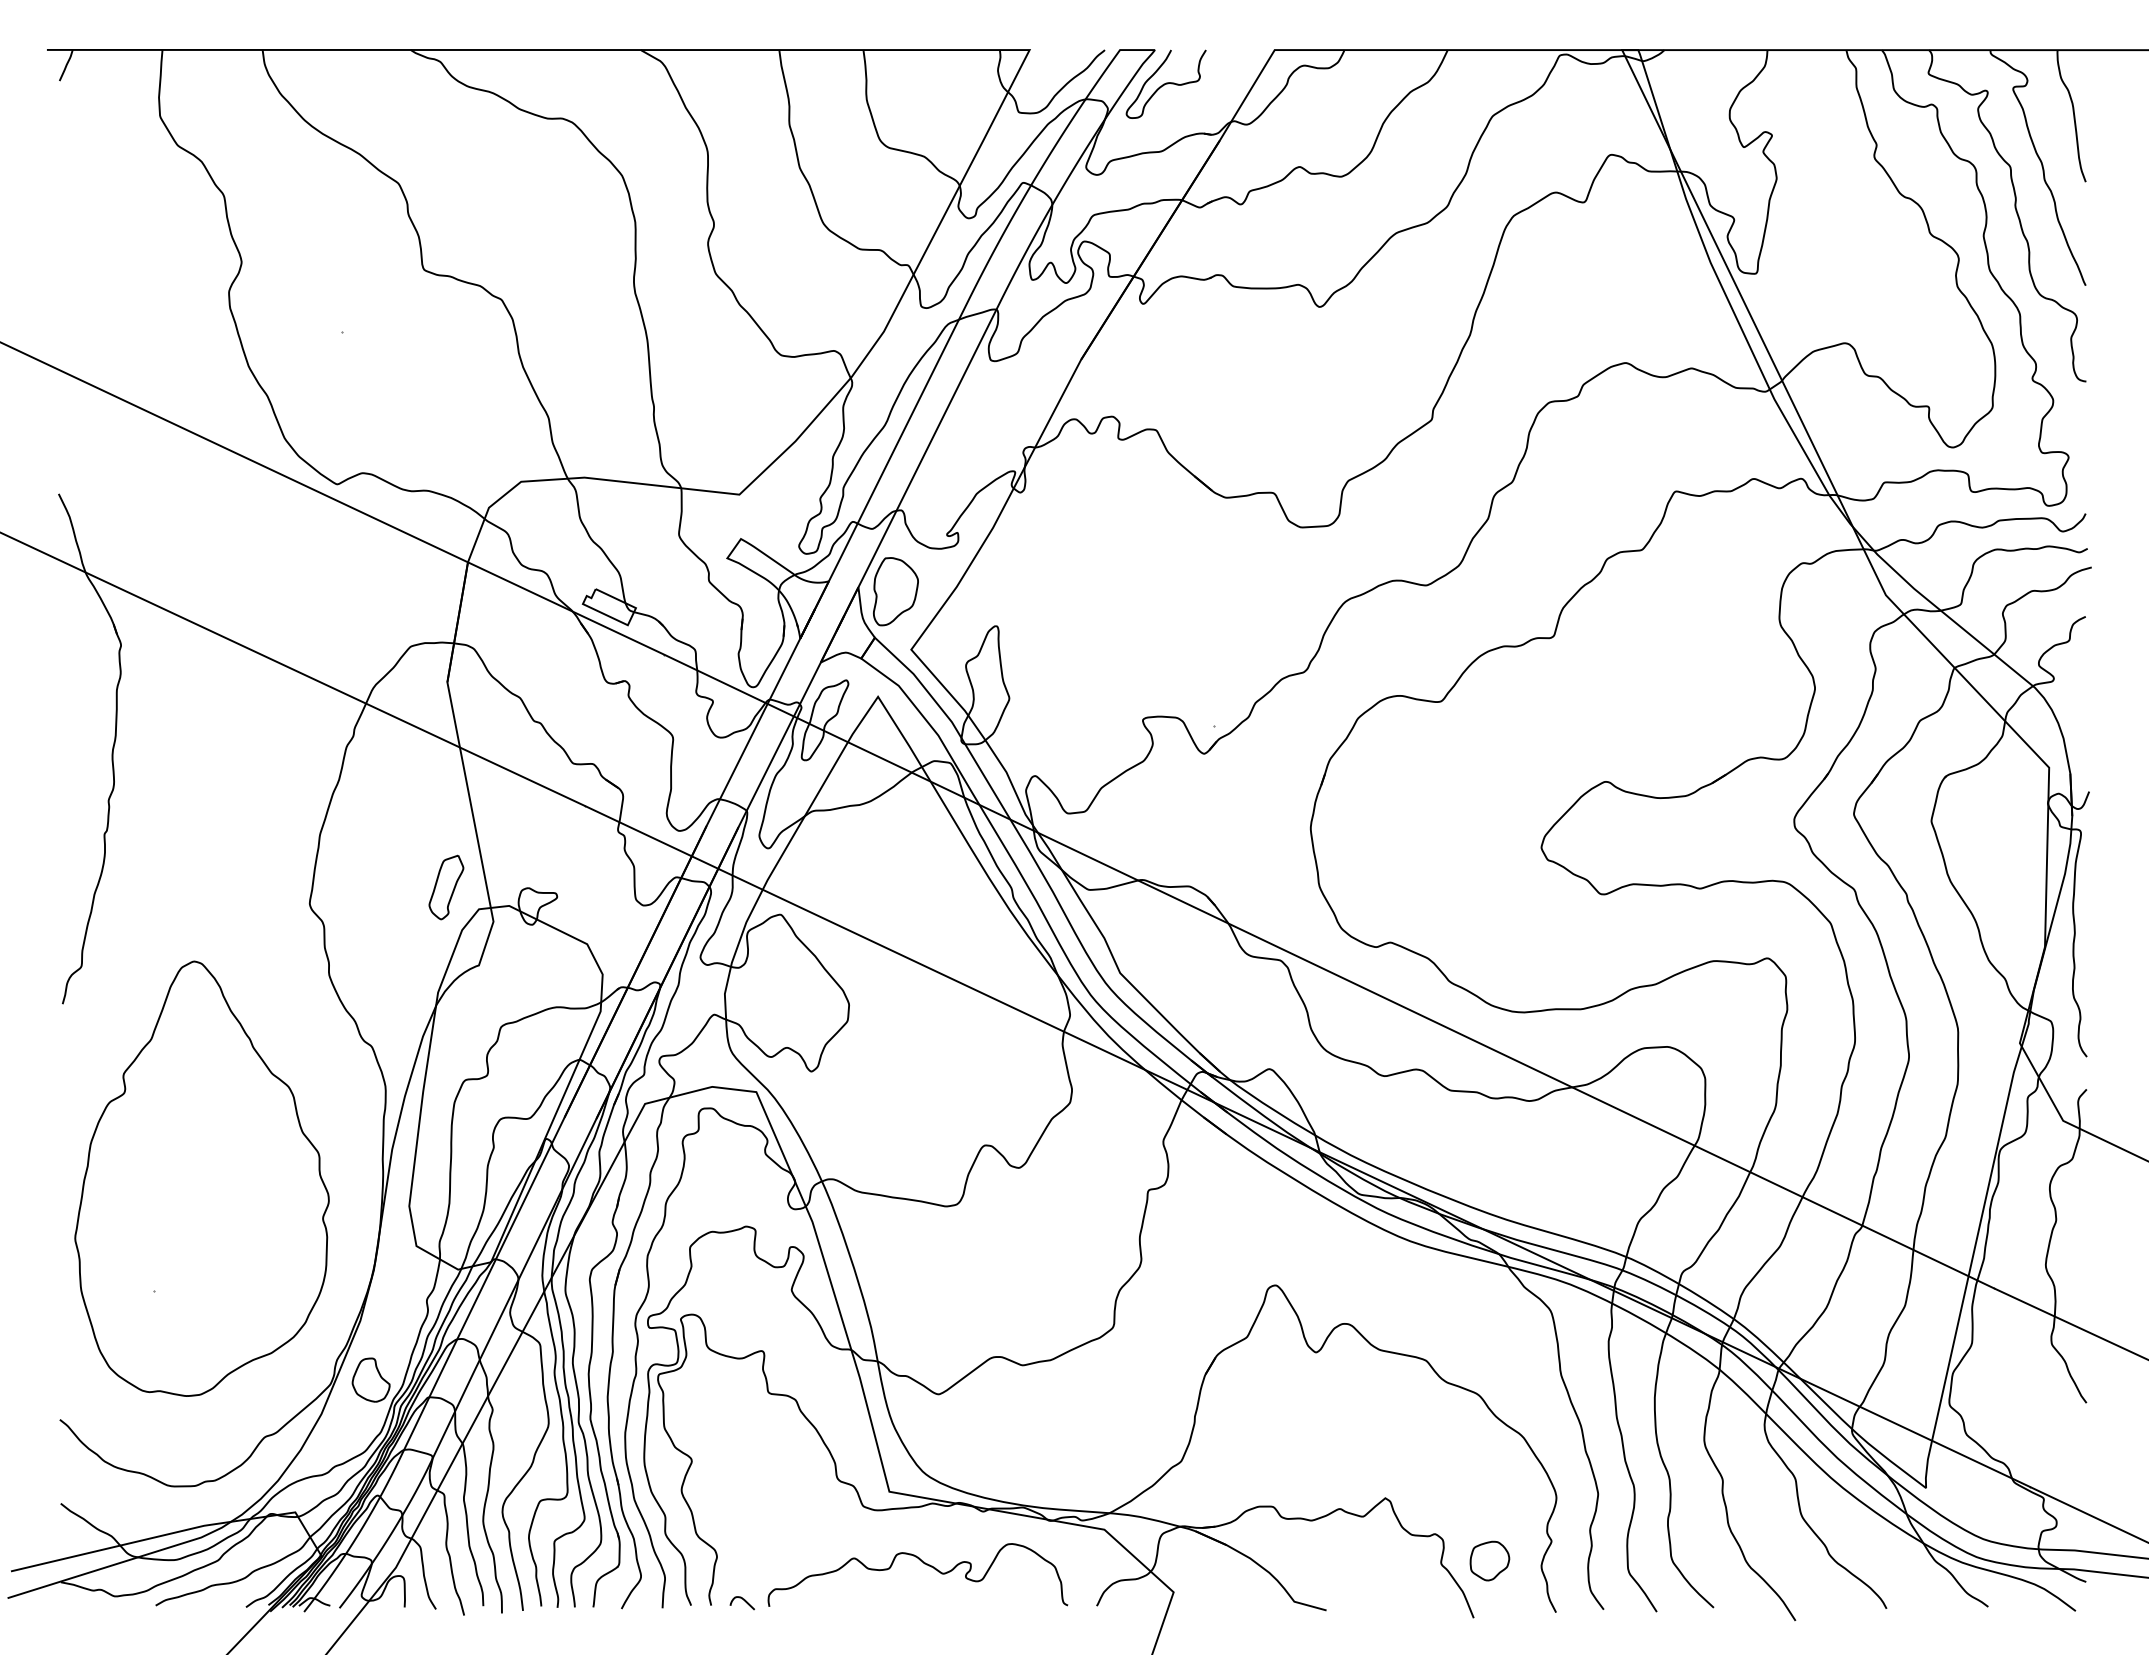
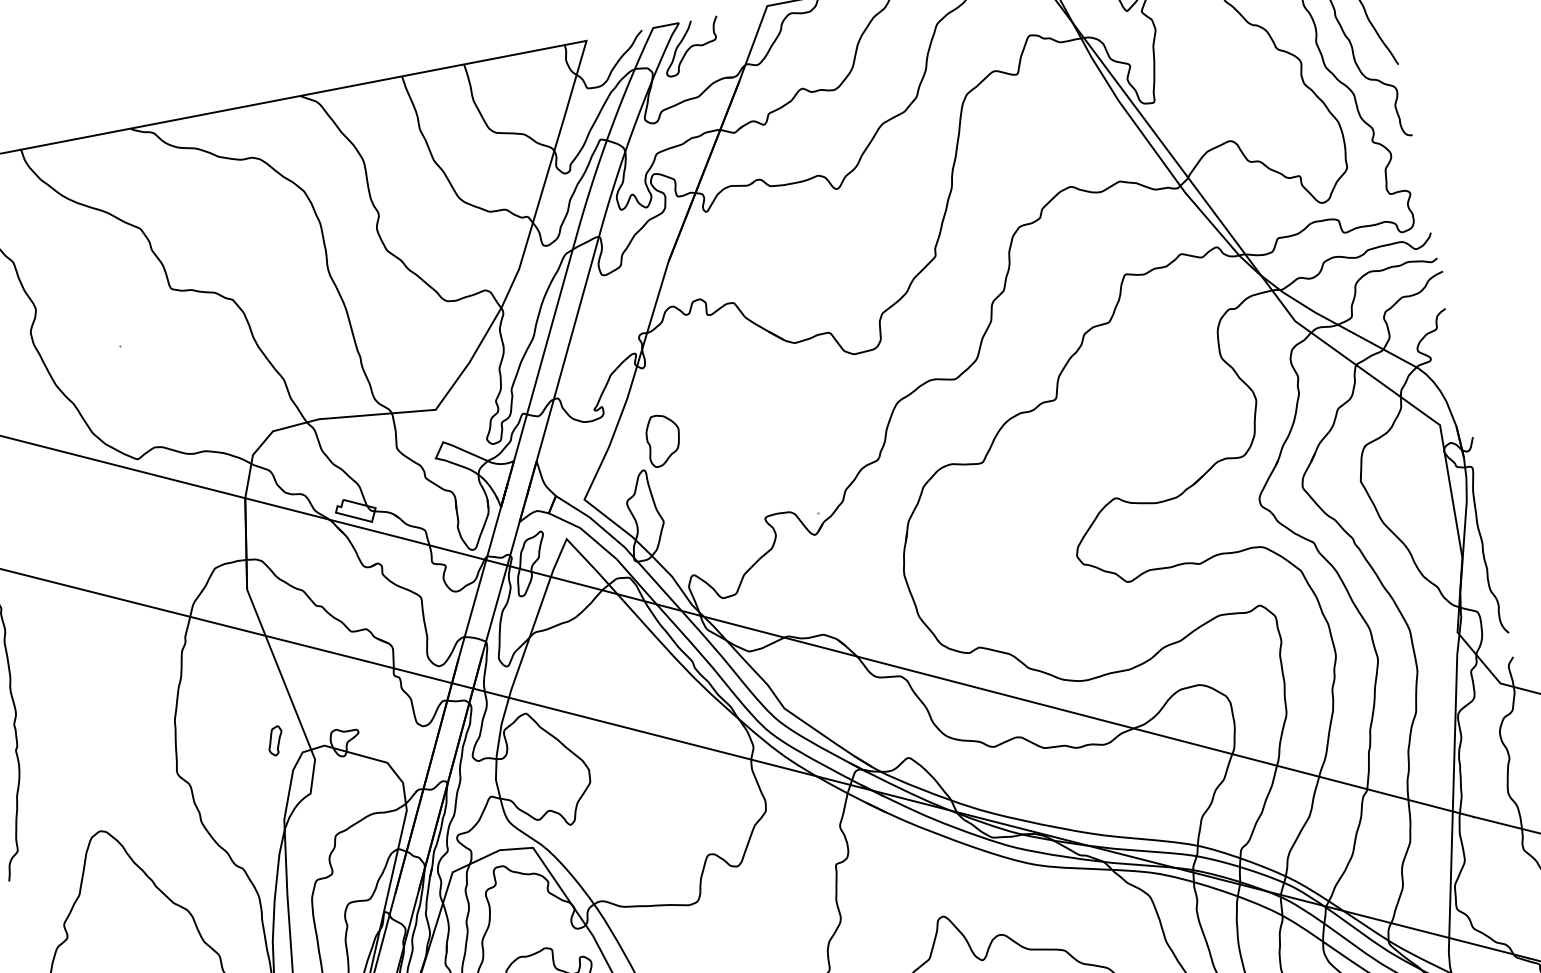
part: (895, 591) -> (663, 440), moved
part: (446, 887) -> (275, 740), size x0.6

